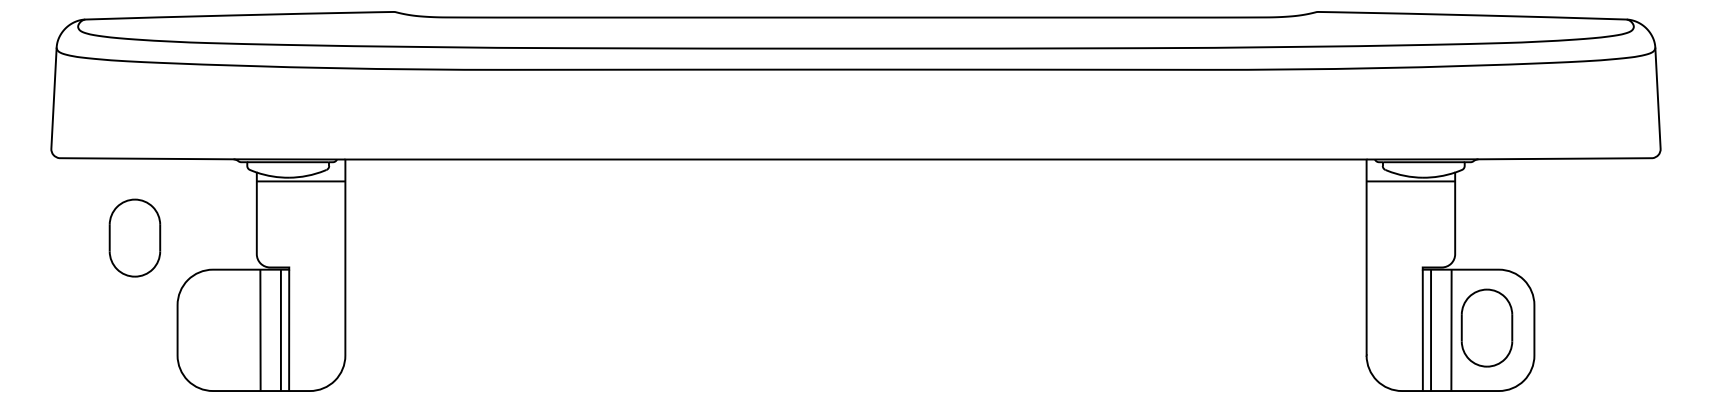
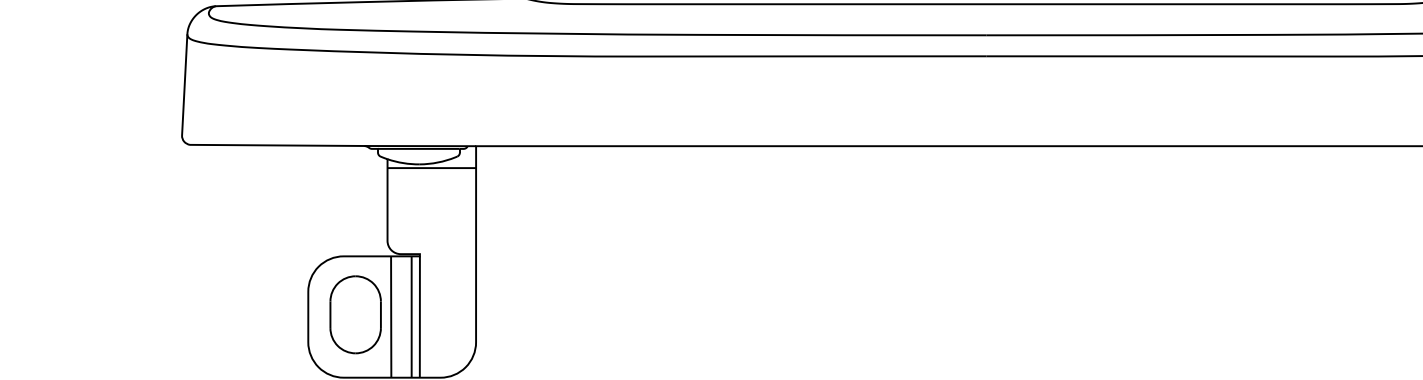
part: (134, 237) -> (355, 314), moved

